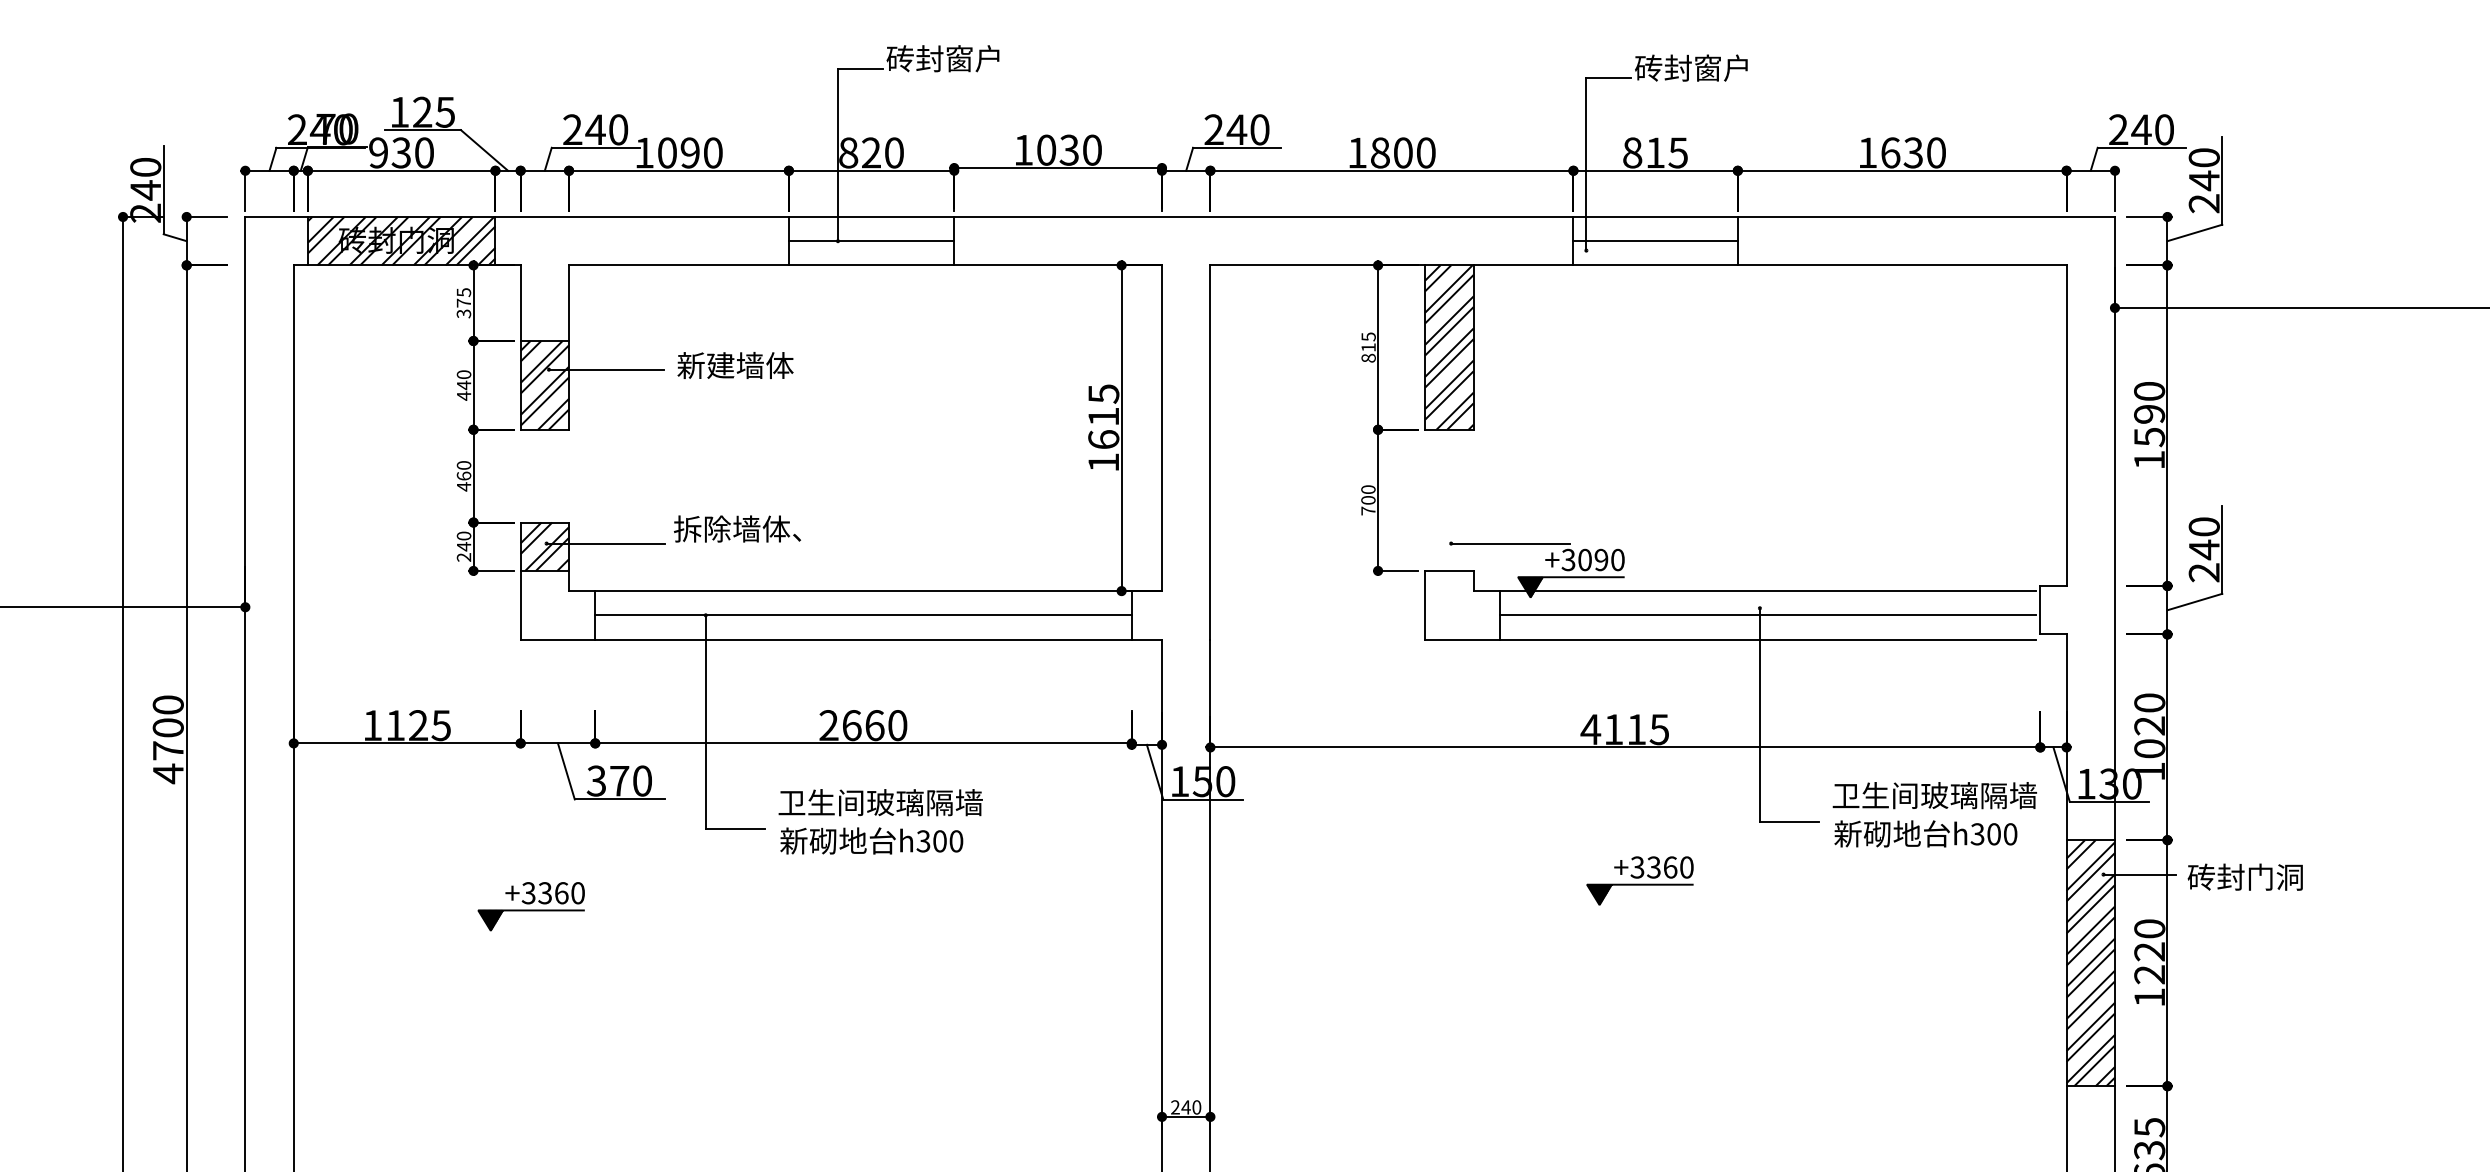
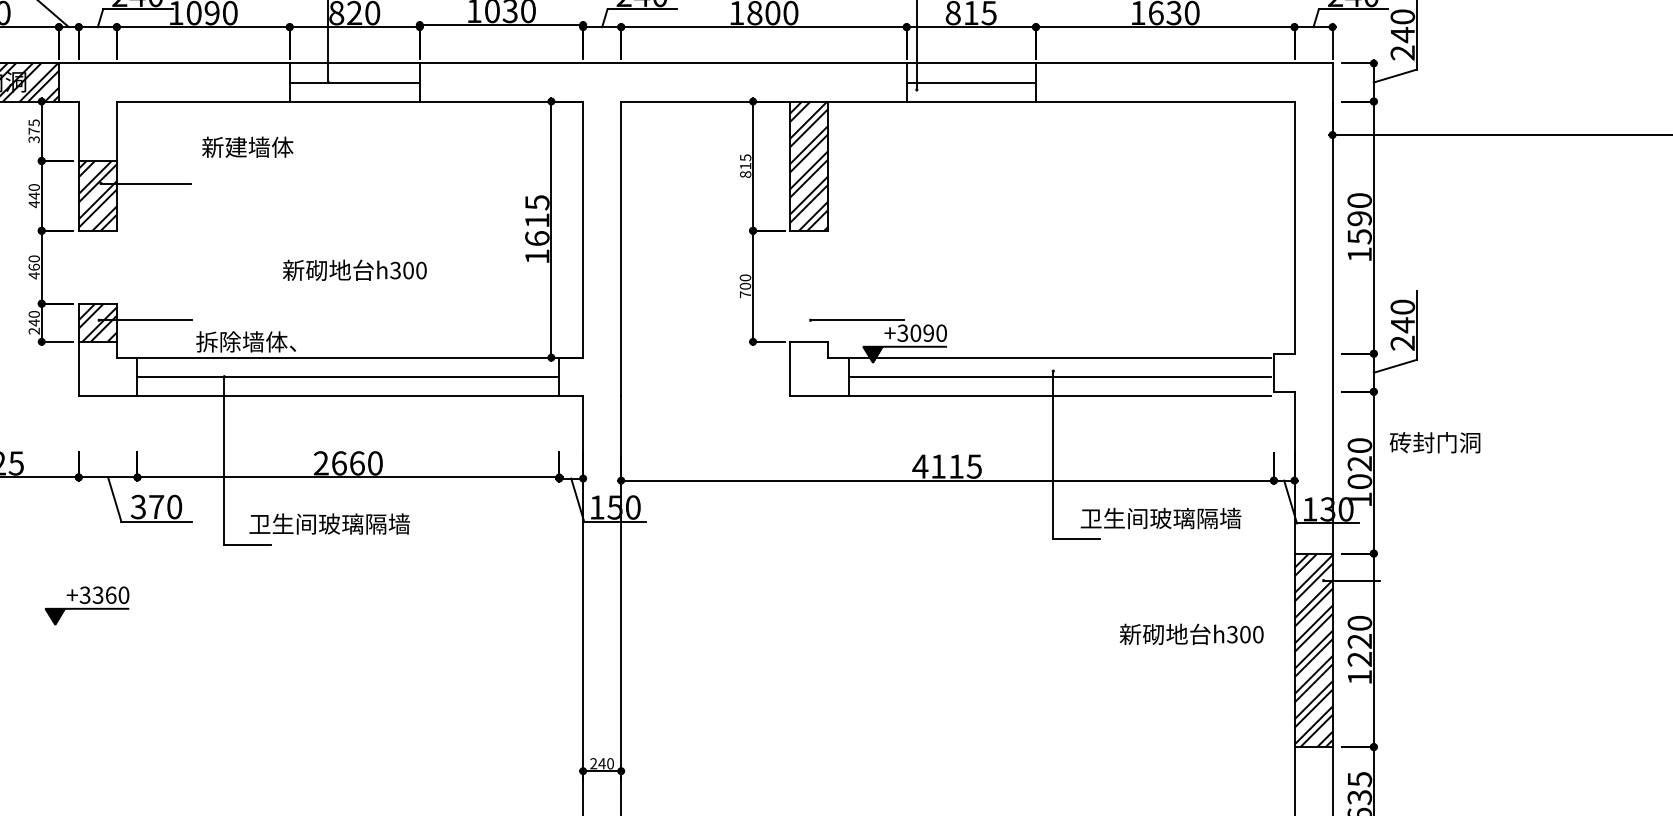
text: (735, 365) -> (247, 147), moved
text: (737, 528) -> (246, 341), moved
text: (1934, 795) -> (1160, 518), moved
text: (880, 802) -> (329, 523), moved
text: (1925, 833) -> (1191, 634), moved
text: (871, 840) -> (354, 269), moved
text: (2244, 876) -> (1434, 442), moved
part: (1639, 880) -> (958, 585), removed

